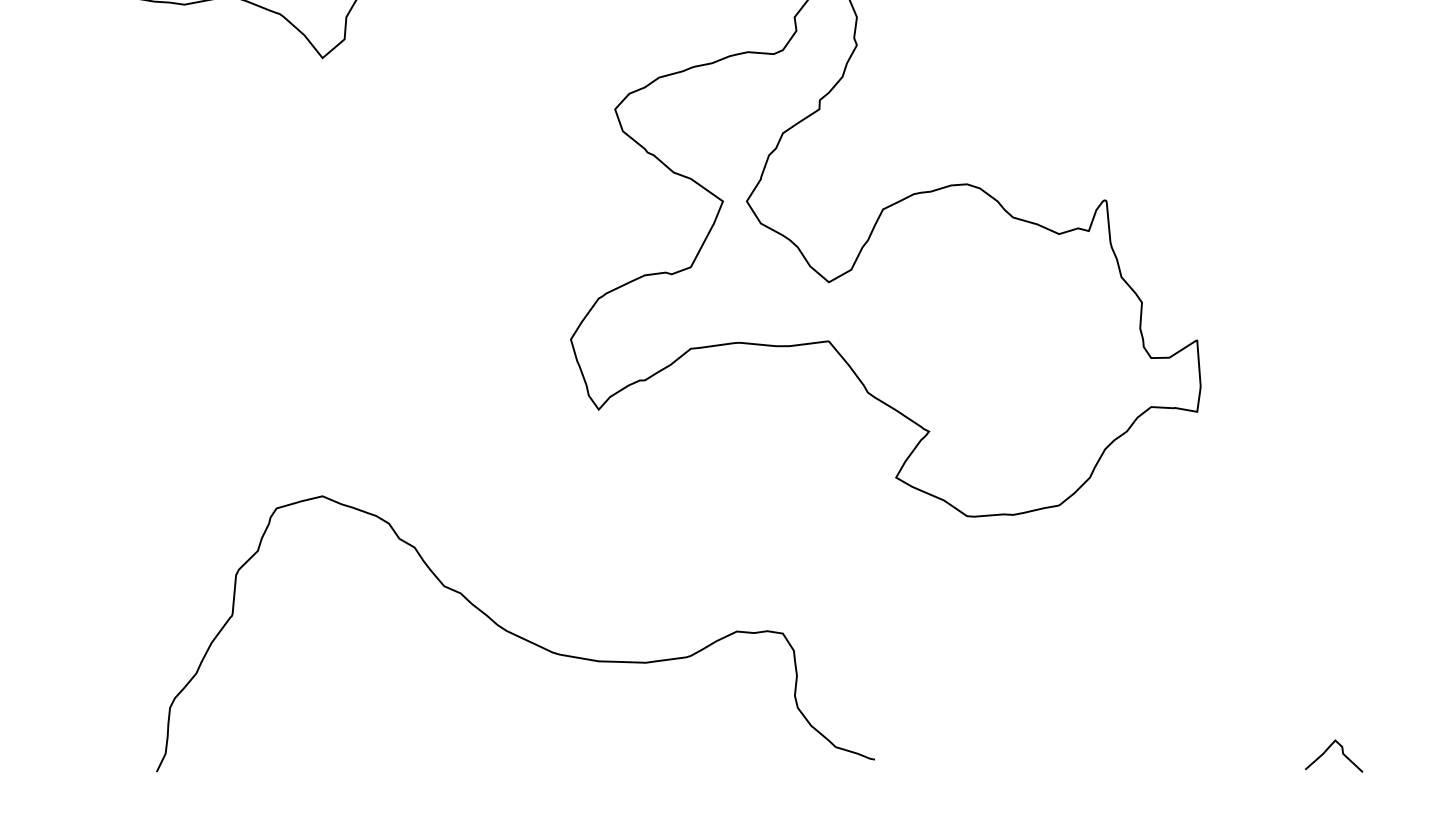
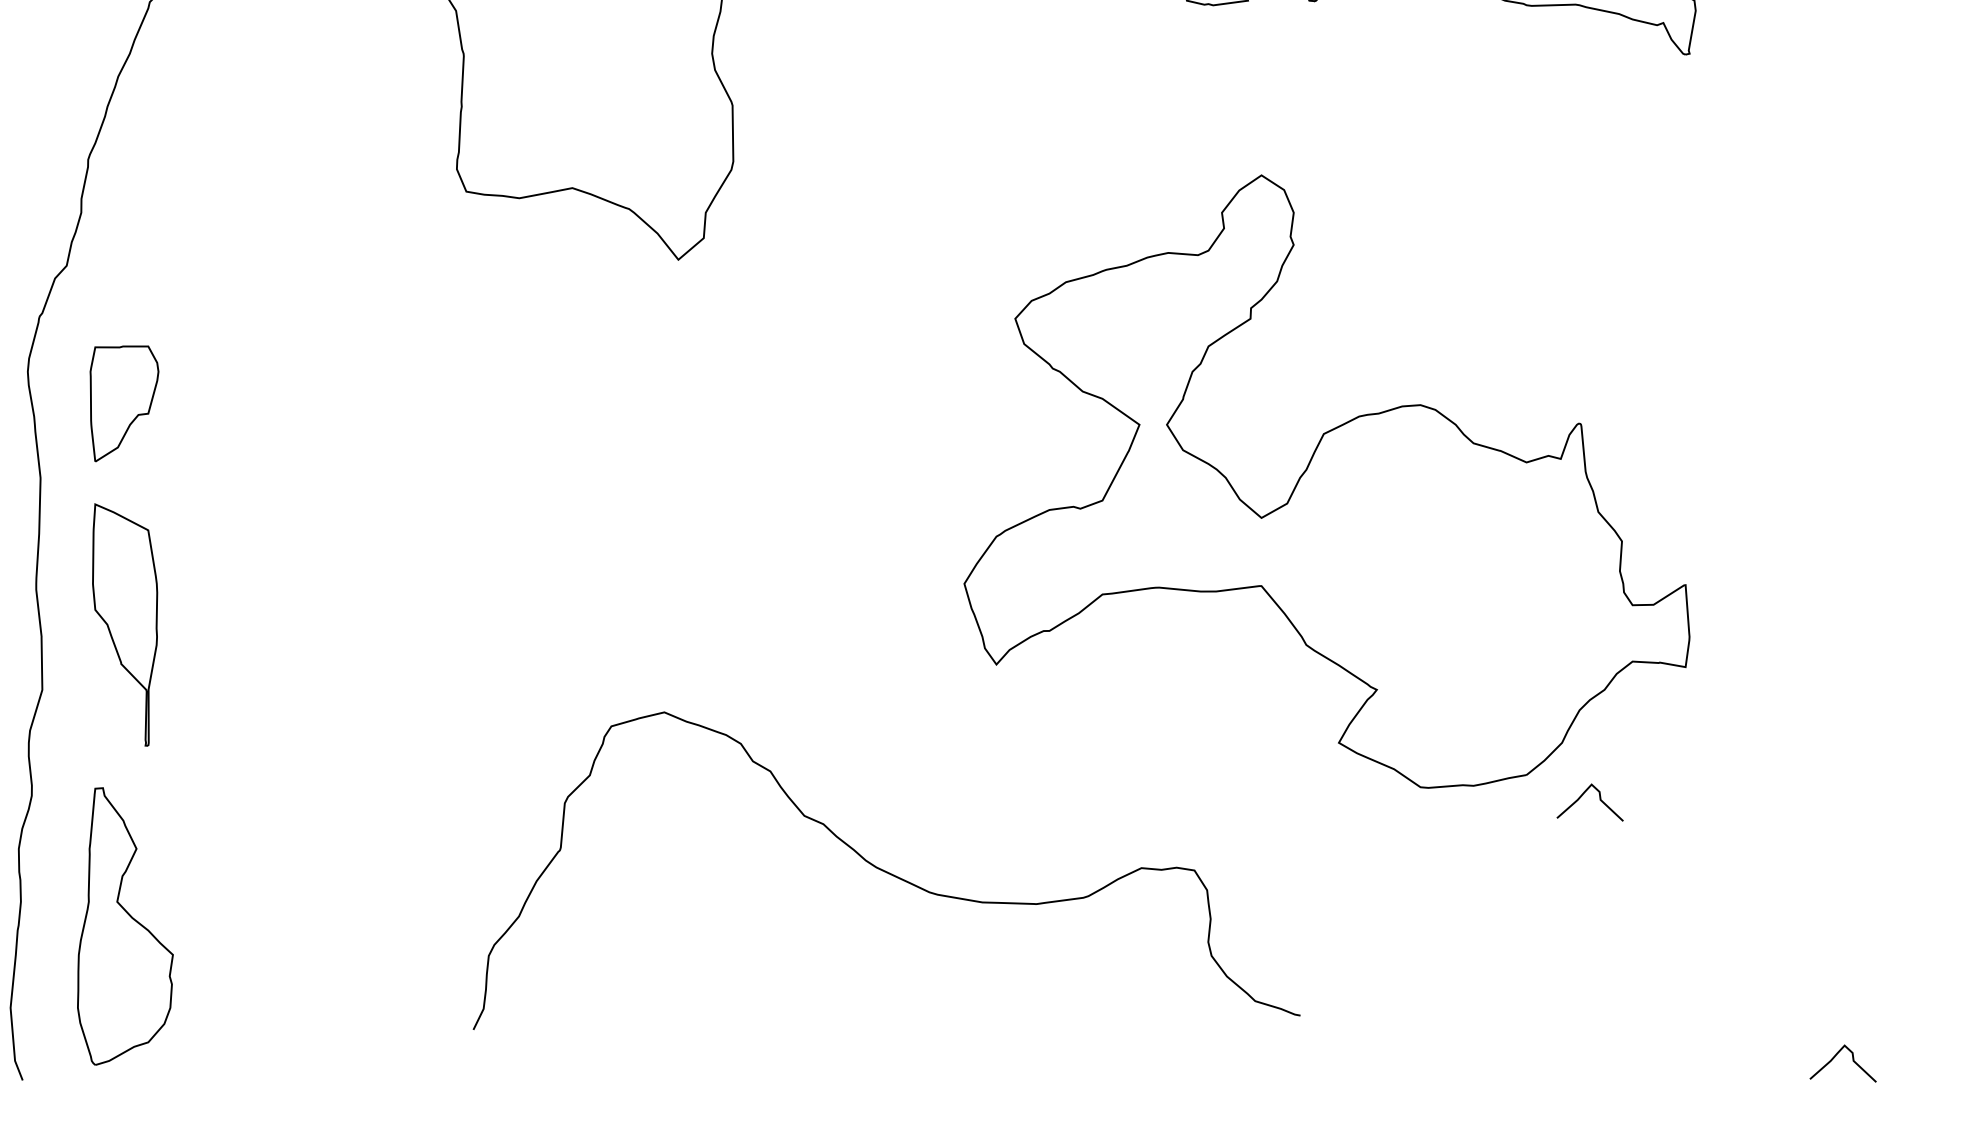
curve: (1107, 524) -> (1582, 796), added
curve: (514, 633) -> (885, 870), moved

